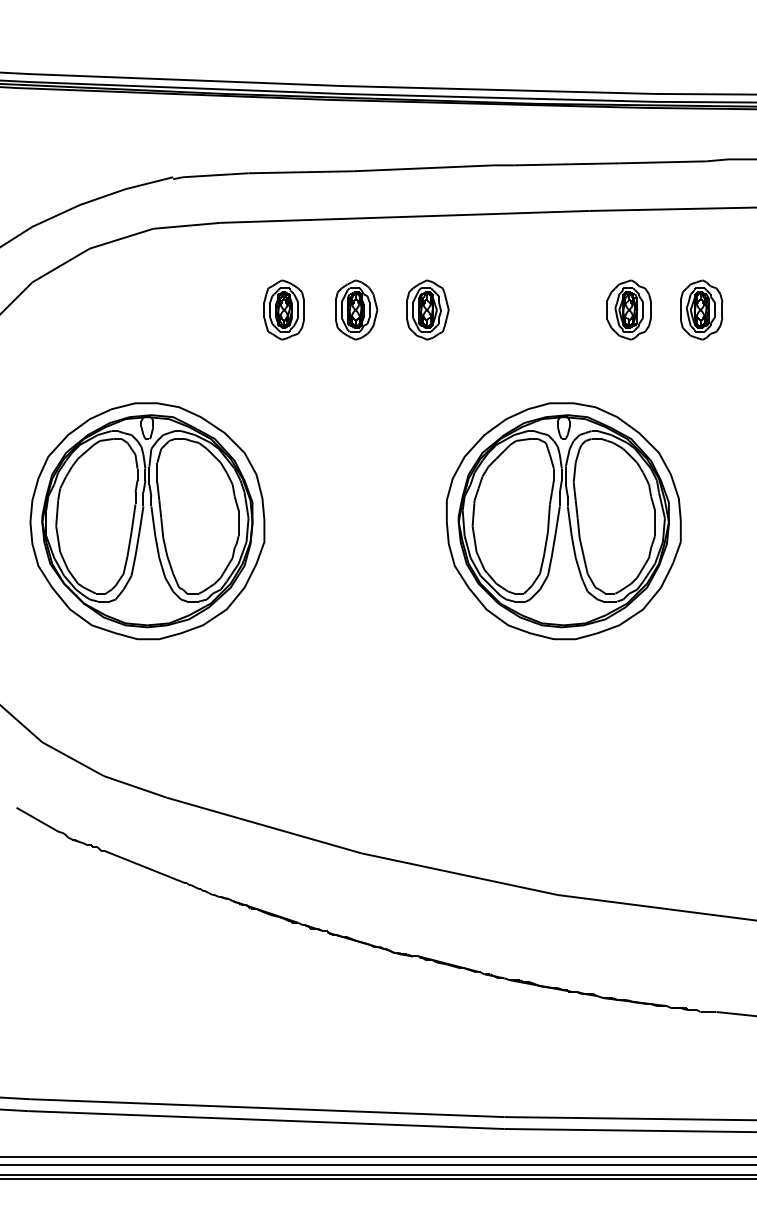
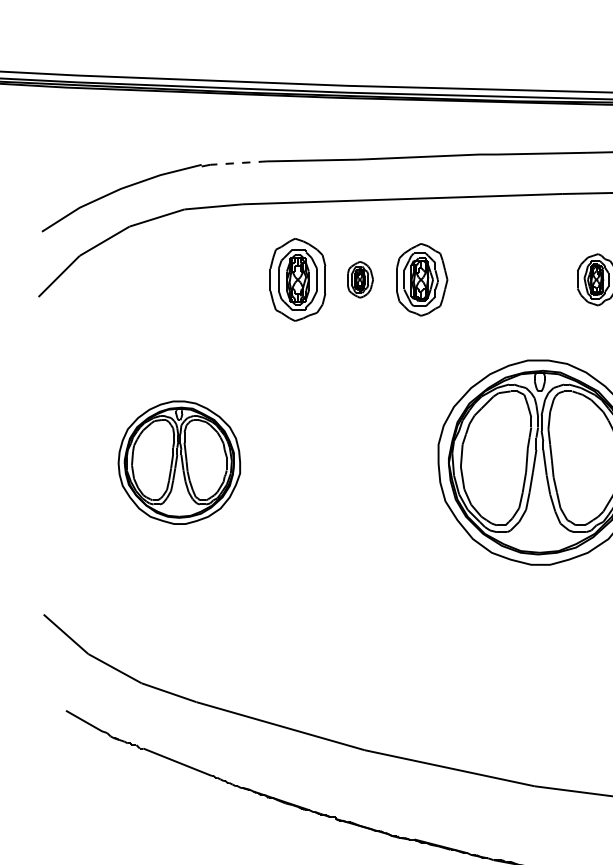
line: (215, 175) -> (238, 163), solid -> dashed
part: (283, 309) -> (297, 279), size x1.6
part: (356, 309) -> (360, 279), size x0.7
part: (427, 309) -> (421, 279), size x1.4
part: (147, 521) -> (179, 462), size x0.6

